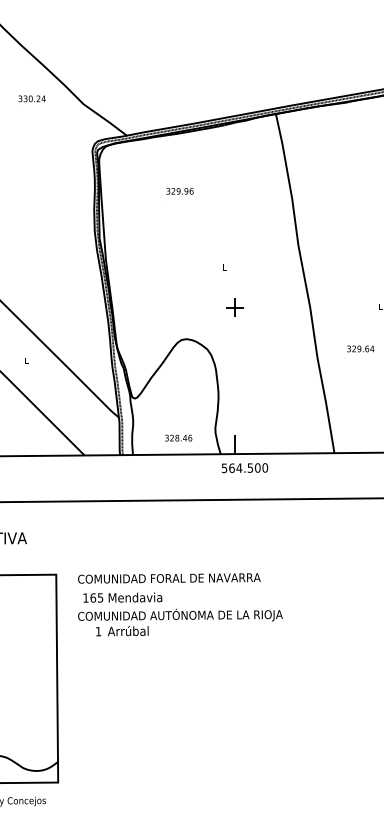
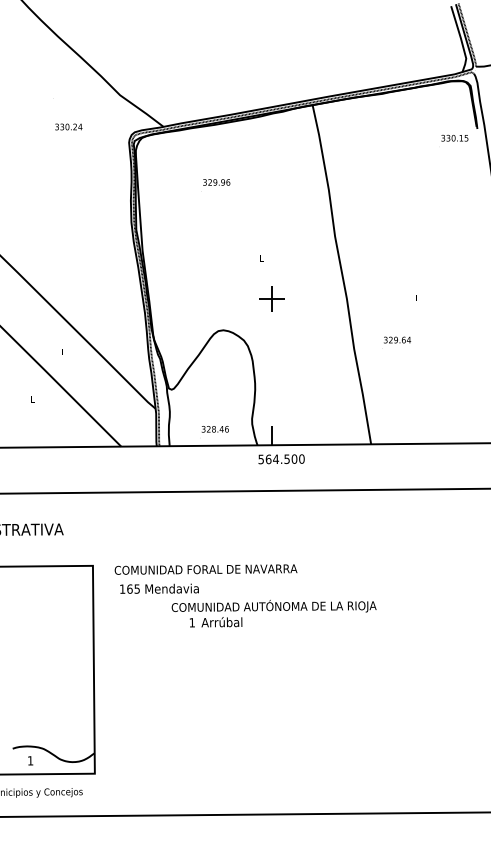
text: (31, 98) -> (68, 126), moved
part: (234, 307) -> (271, 298), size x1.4
text: (179, 622) -> (273, 613), moved

